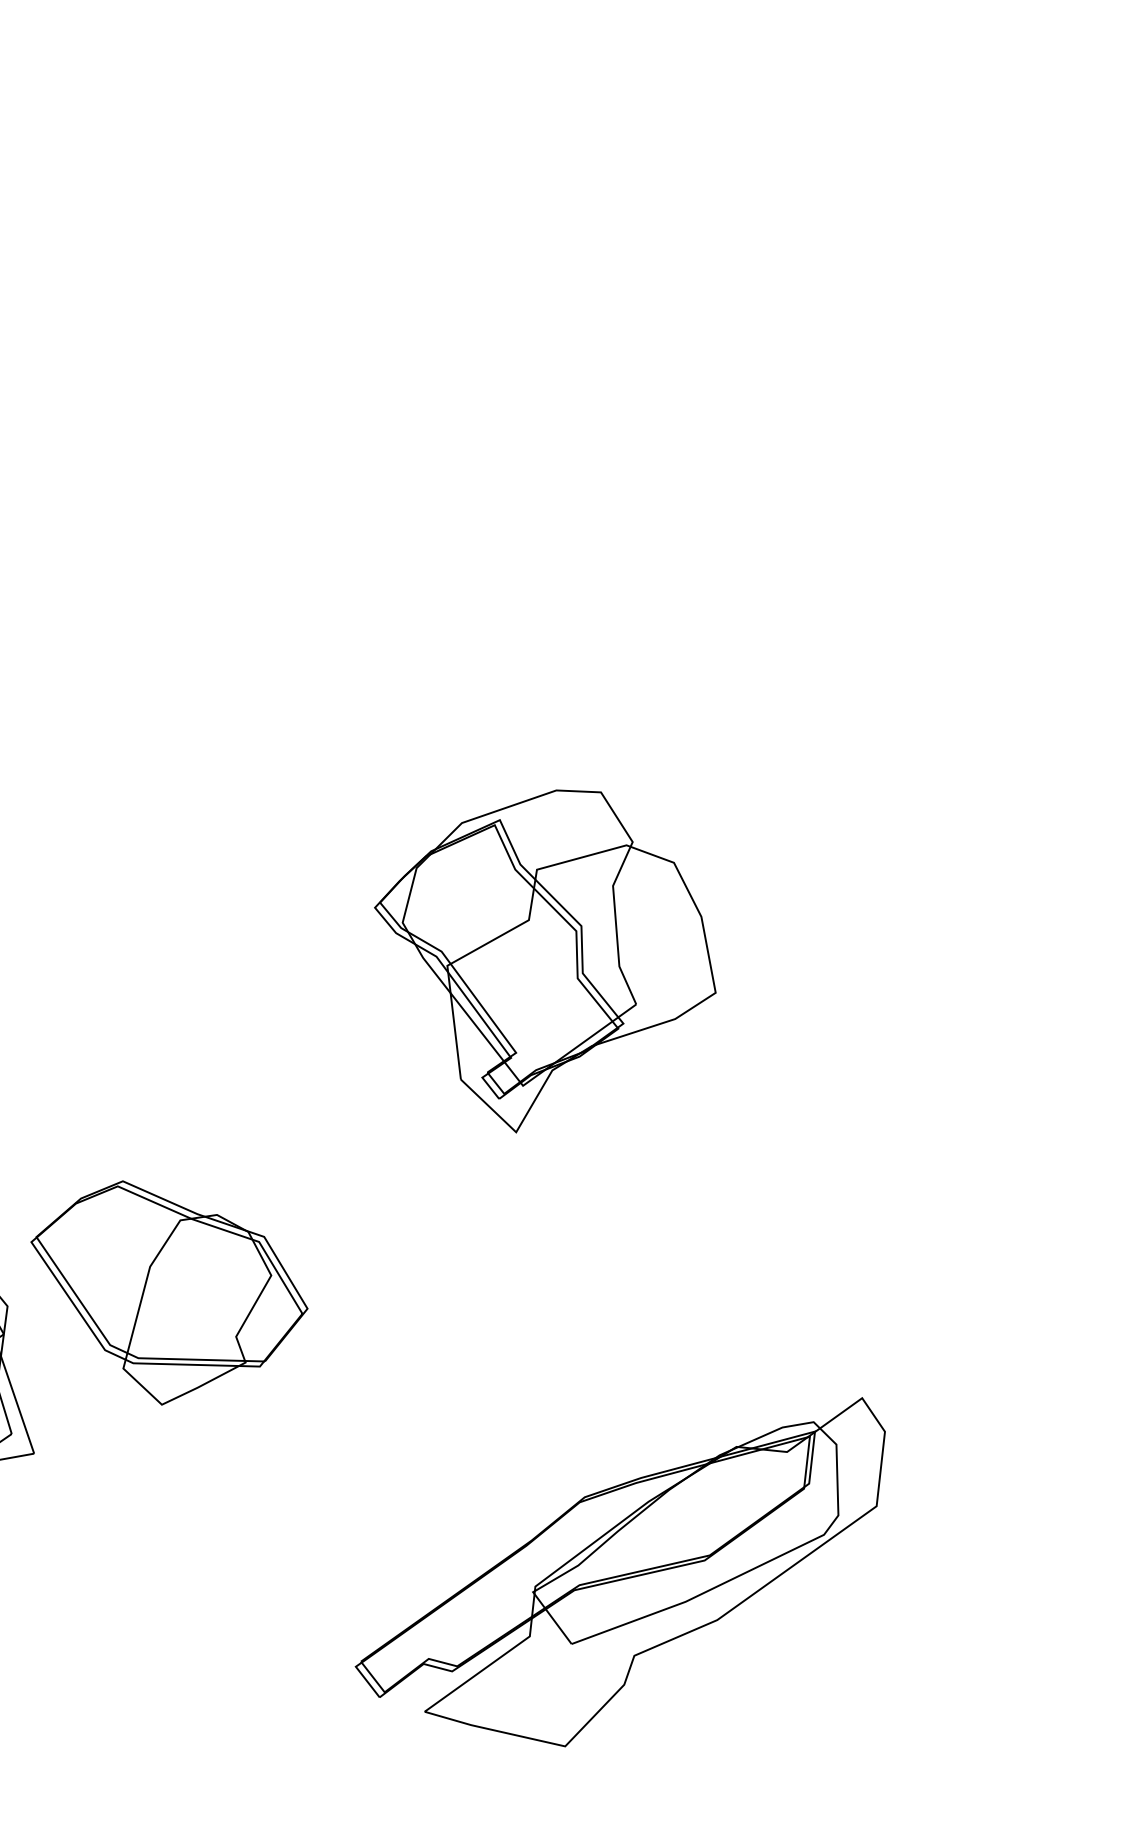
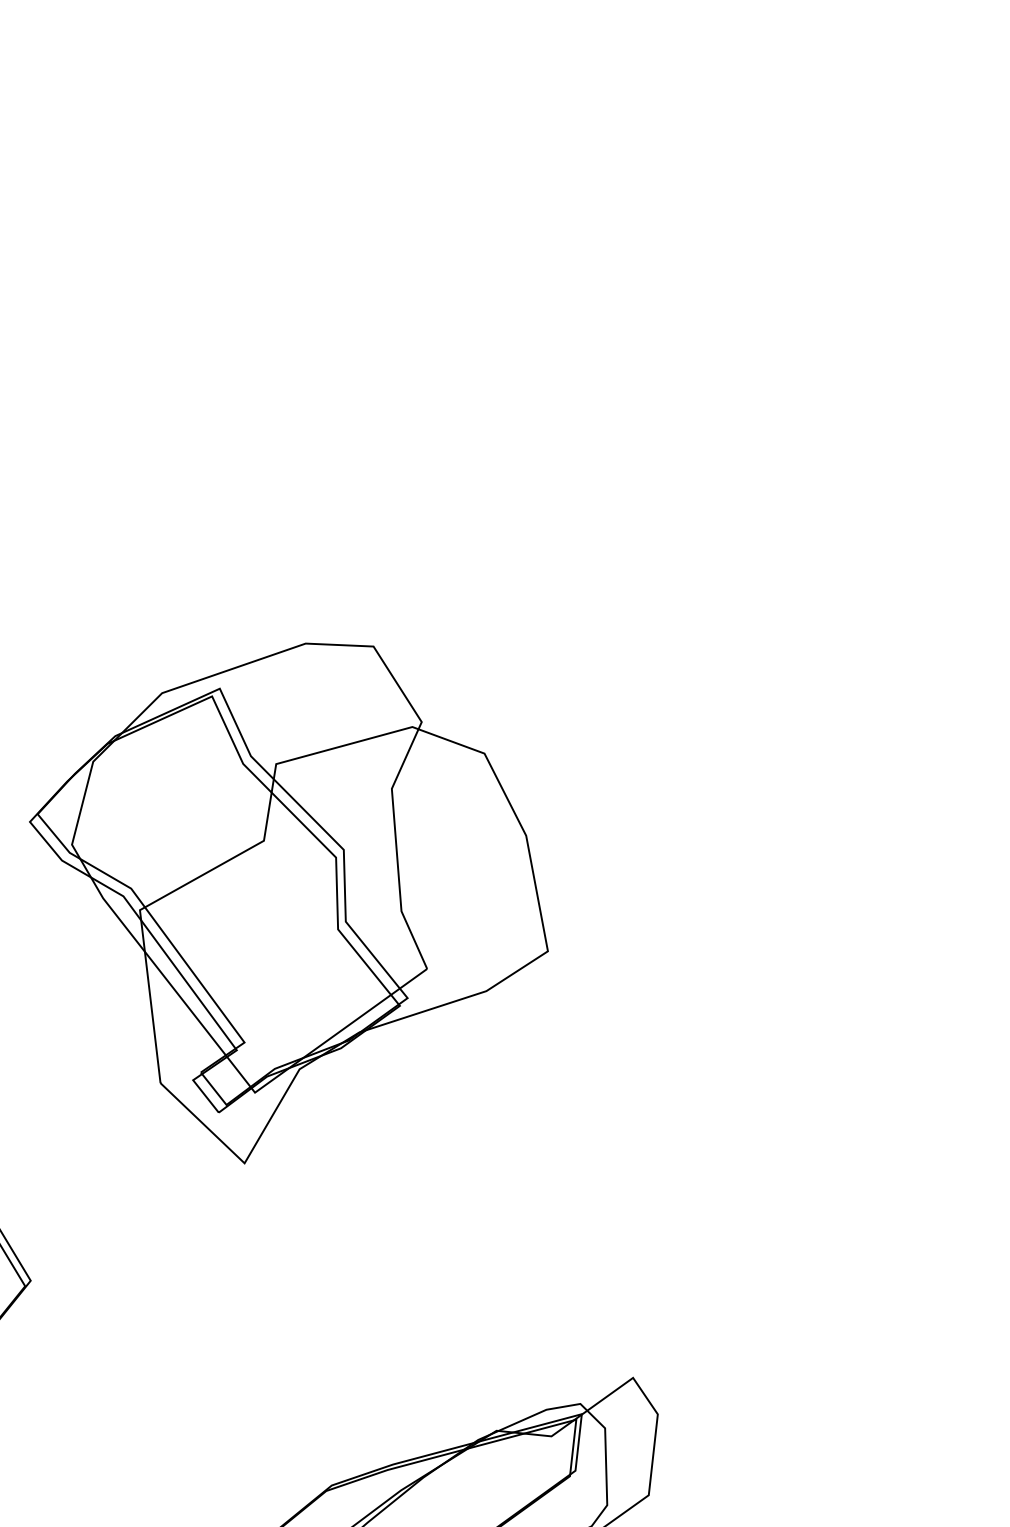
part: (545, 961) -> (289, 903), size x1.4

